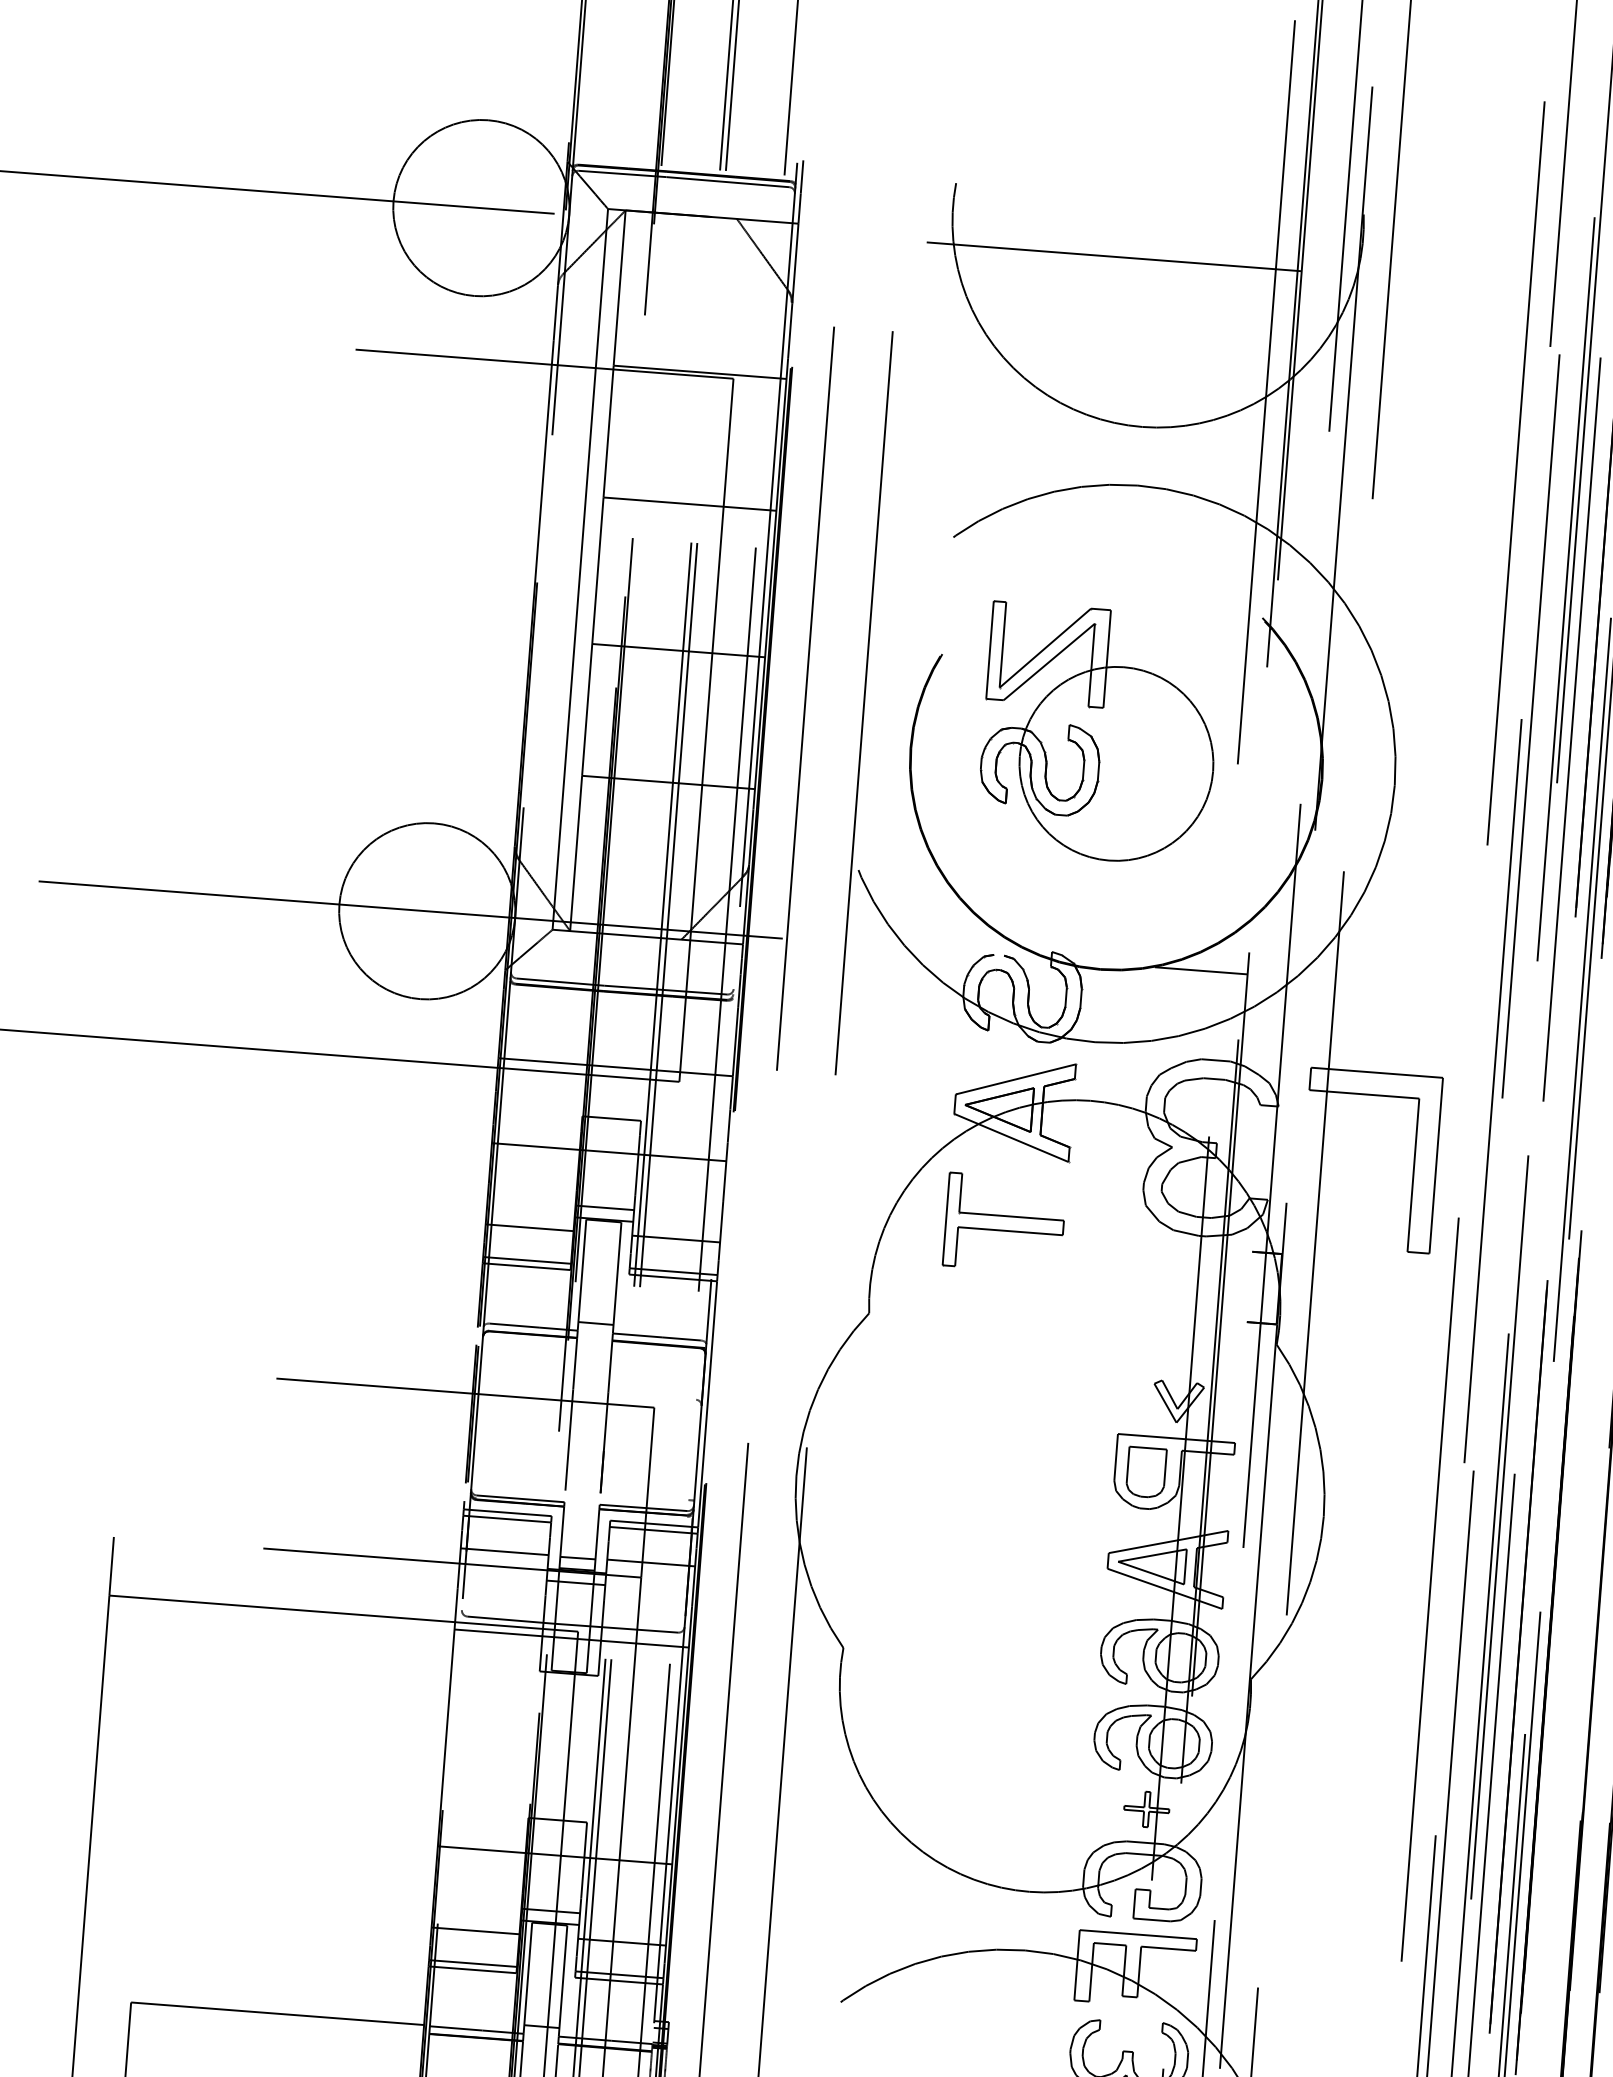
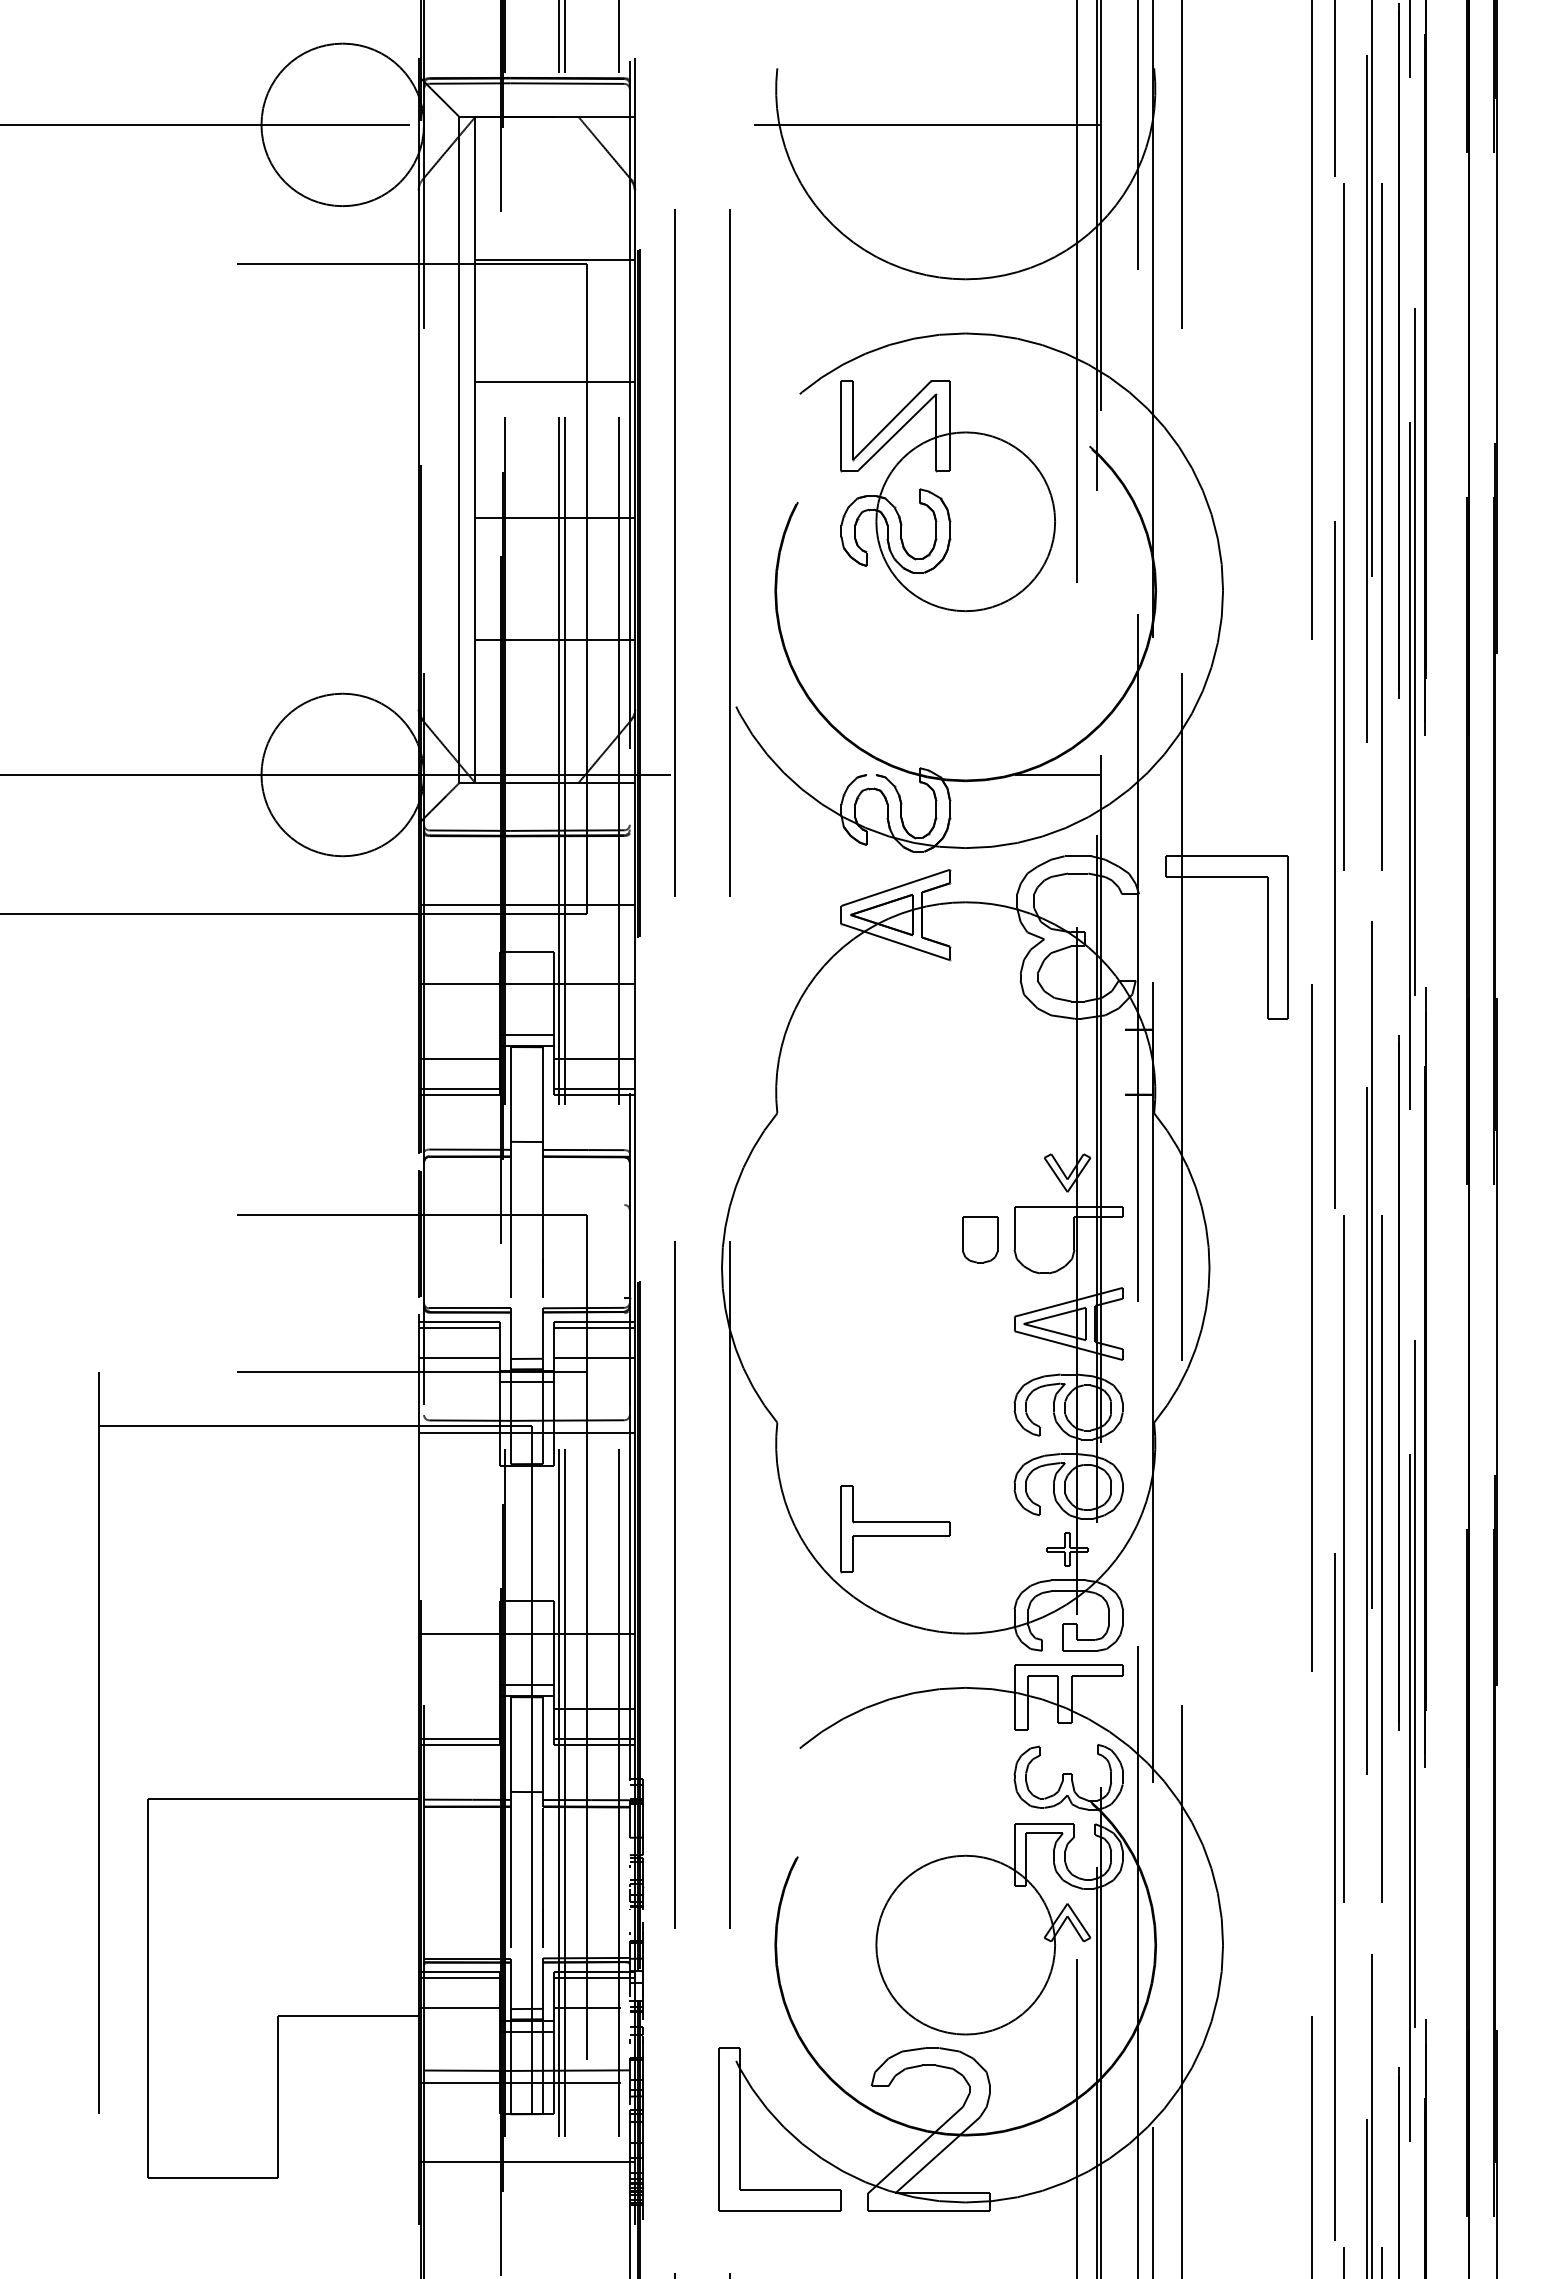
part: (1098, 735) -> (947, 496), moved
part: (1004, 1223) -> (895, 1529), moved
part: (1146, 1471) -> (980, 1239), moved
line: (474, 1930) -> (458, 1708), removed

